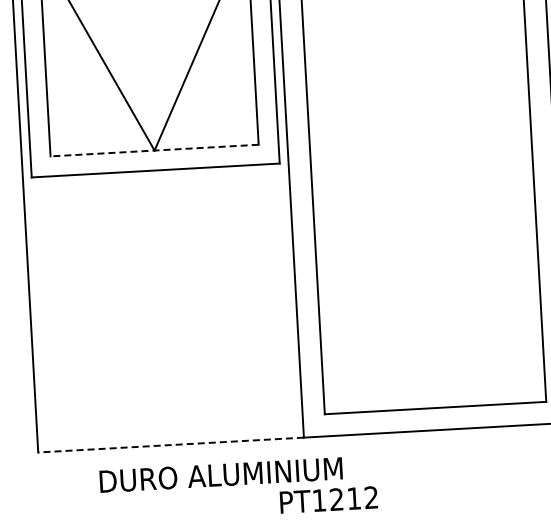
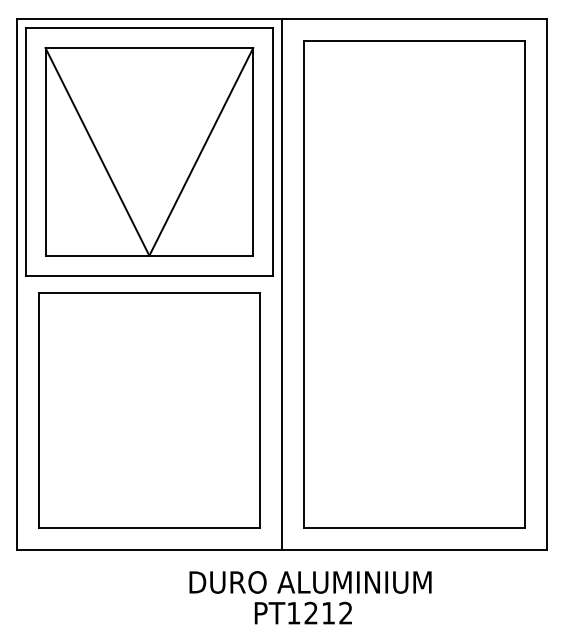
line: (154, 150) -> (149, 255), dashed -> solid
part: (163, 305) -> (149, 410), added
line: (171, 444) -> (149, 549), dashed -> solid
text: (221, 475) -> (310, 582), moved

